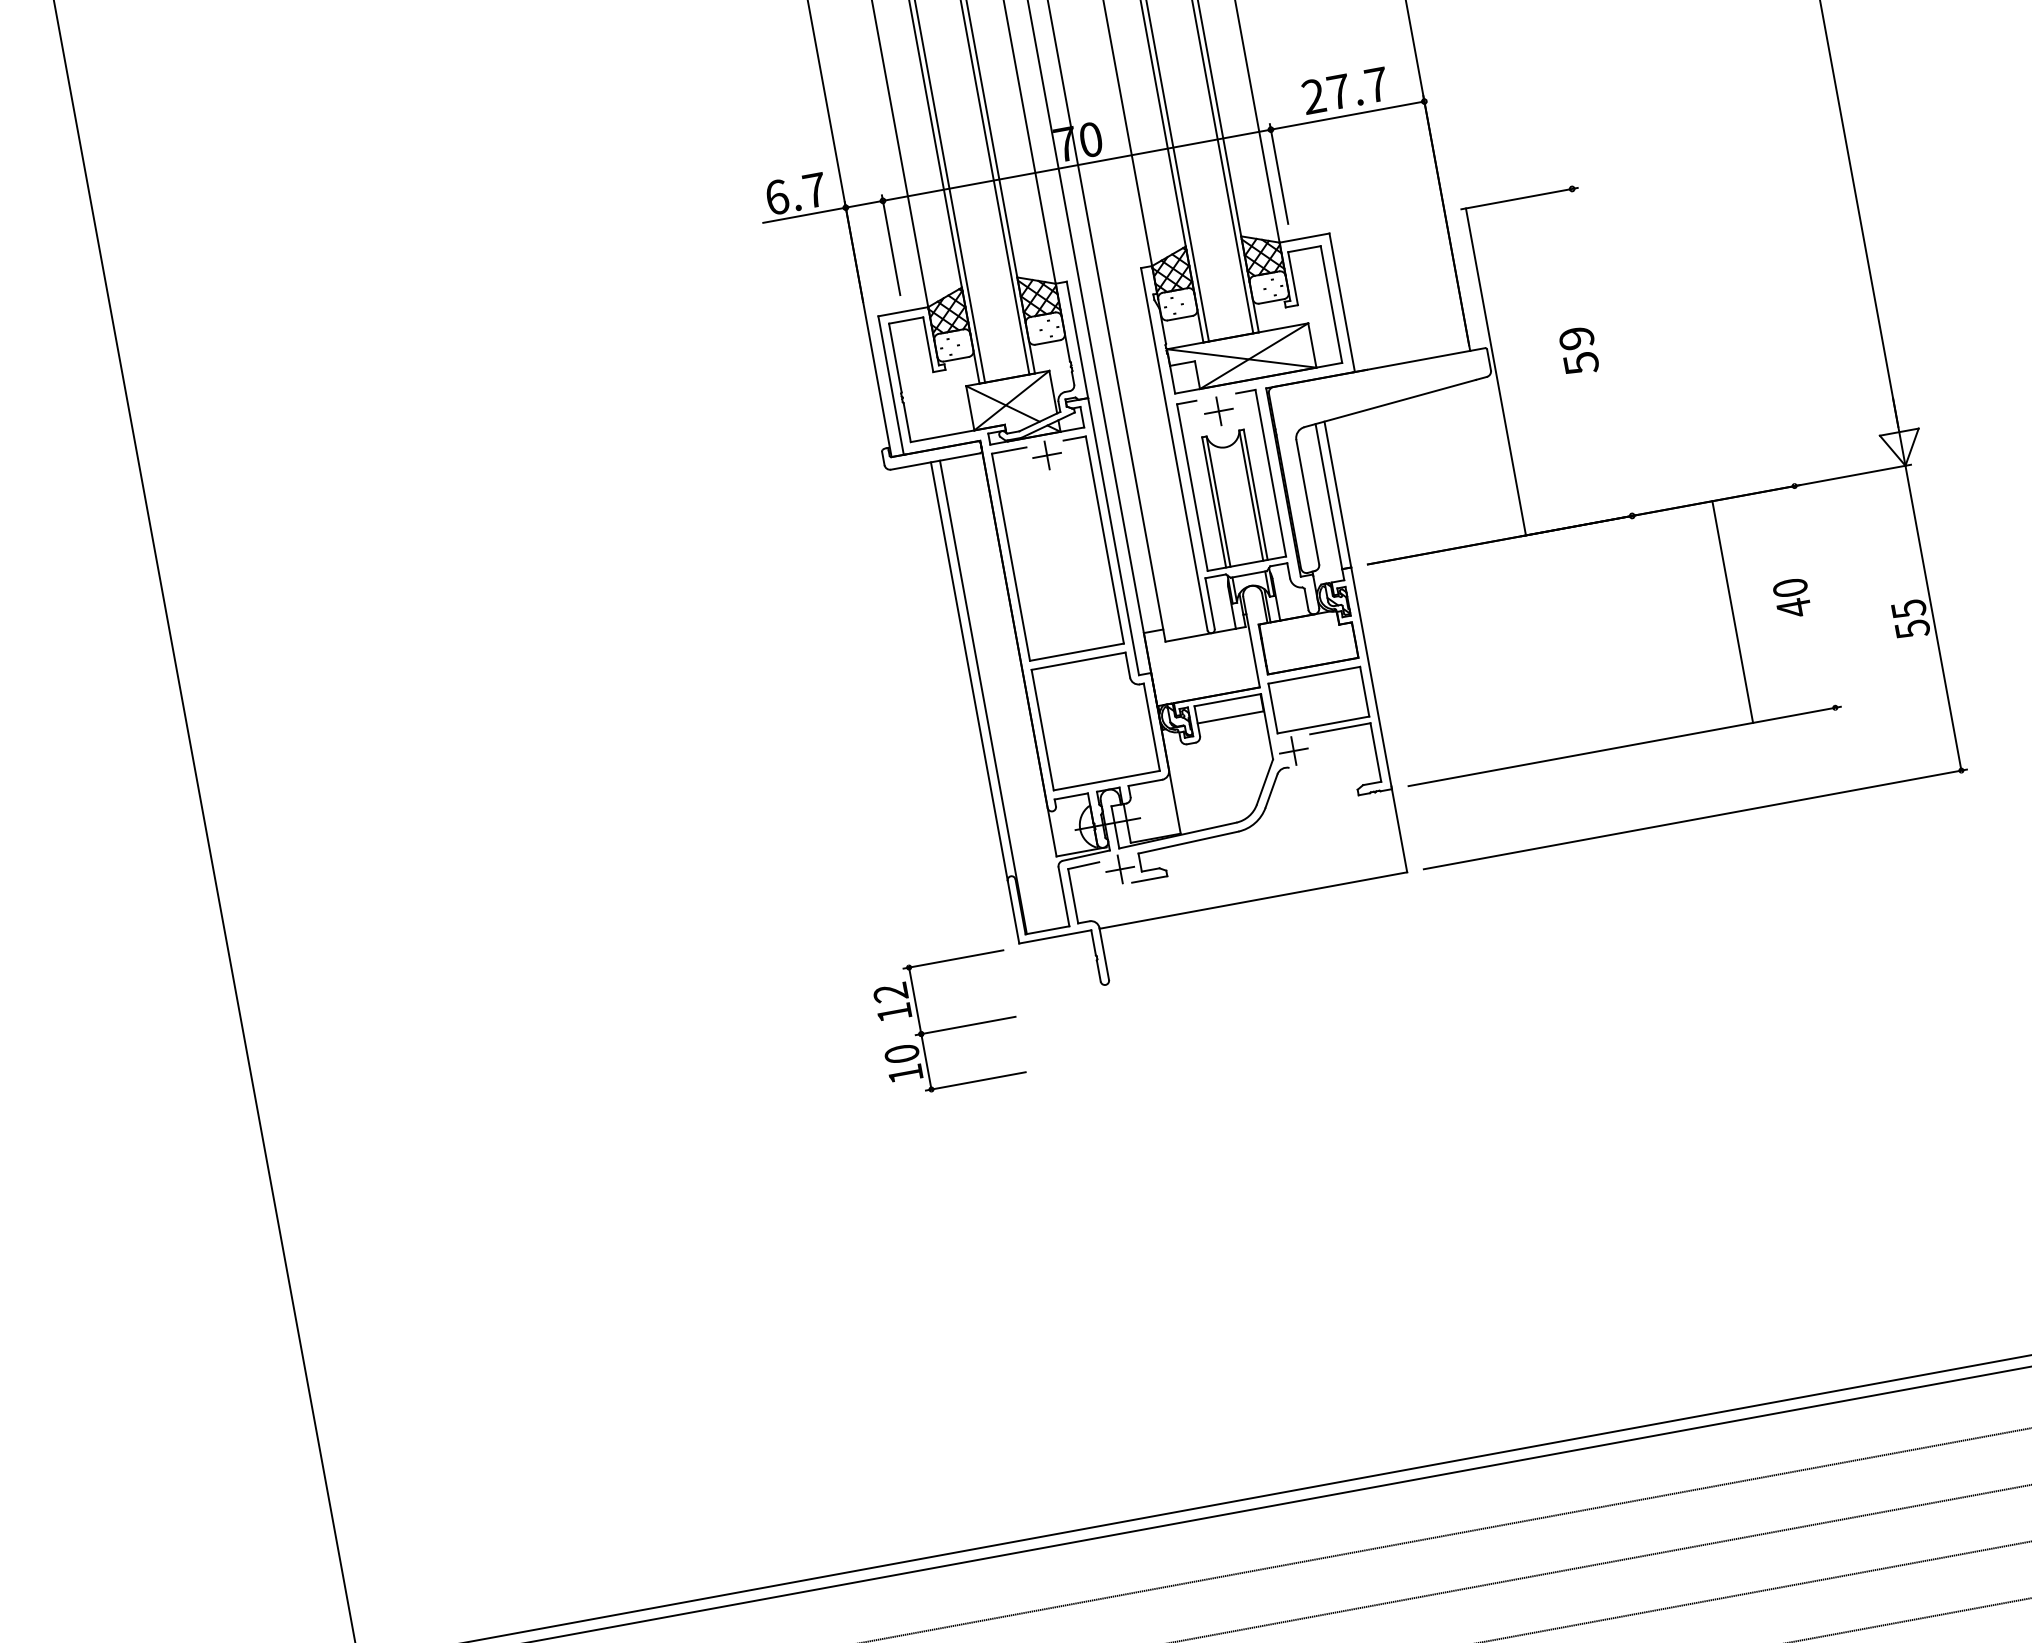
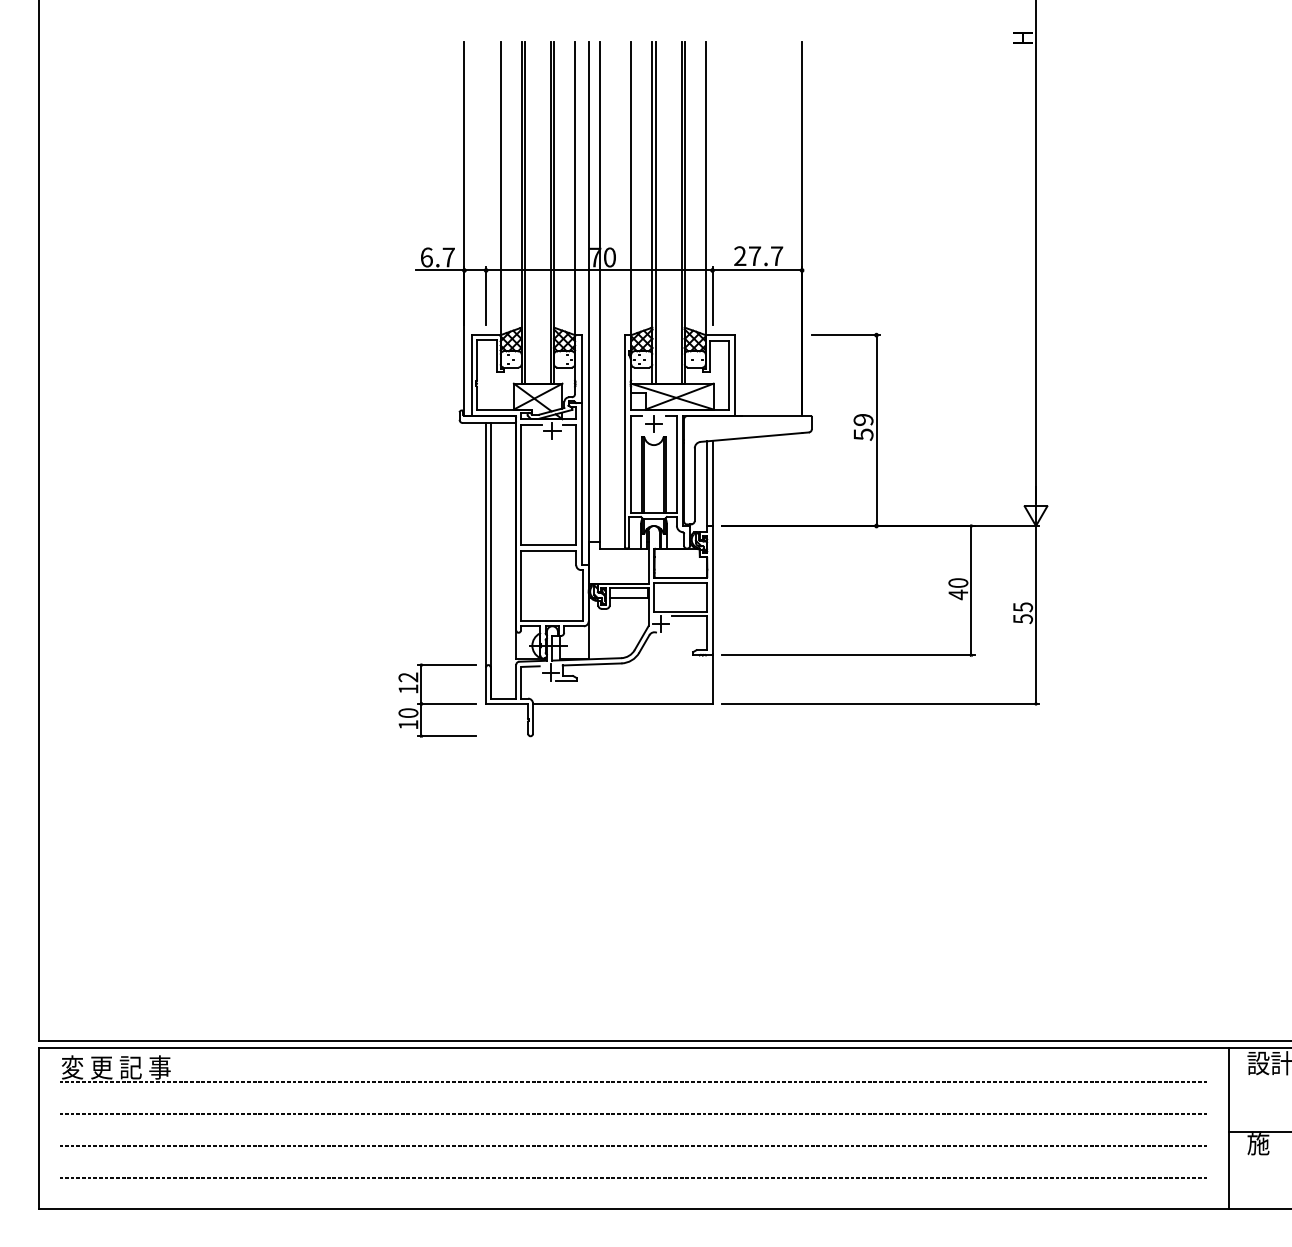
line: (1495, 371) -> (876, 430), moved
line: (1732, 611) -> (971, 590), moved
part: (947, 1023) -> (437, 700), moved

